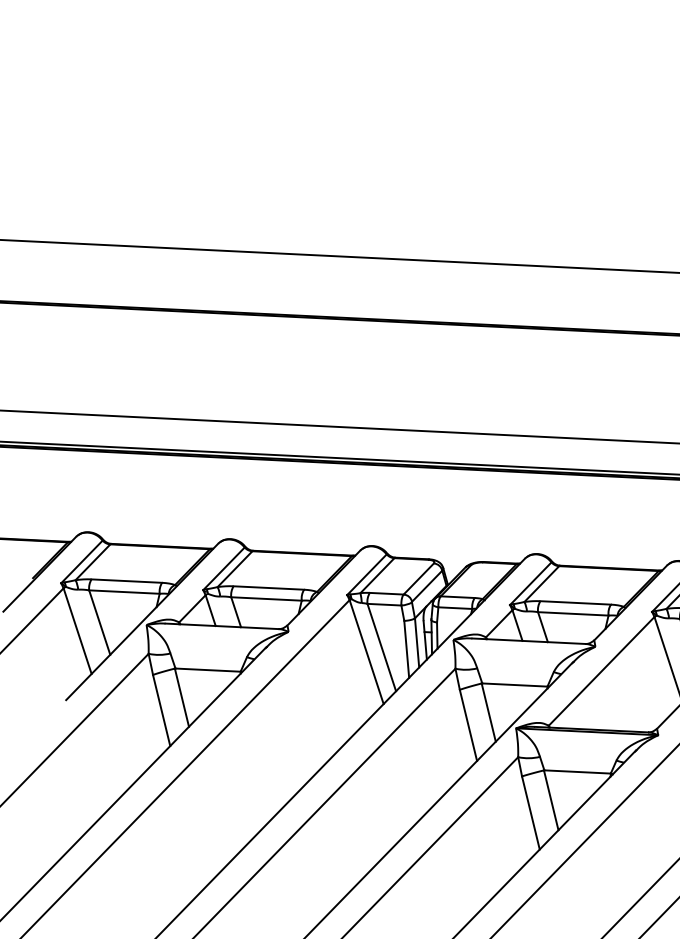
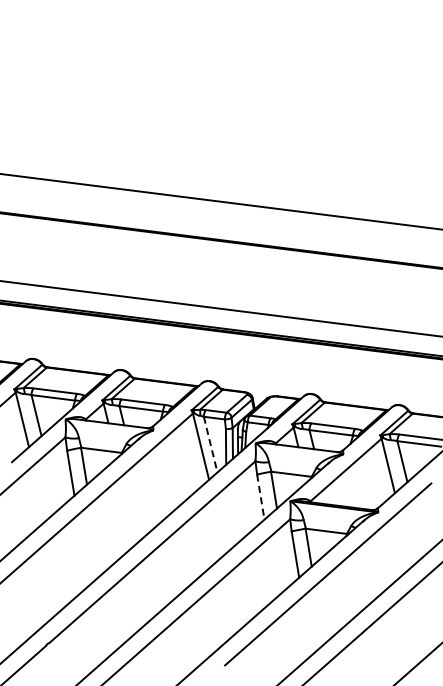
line: (381, 647) -> (210, 444), solid -> dashed
line: (467, 725) -> (260, 497), solid -> dashed

